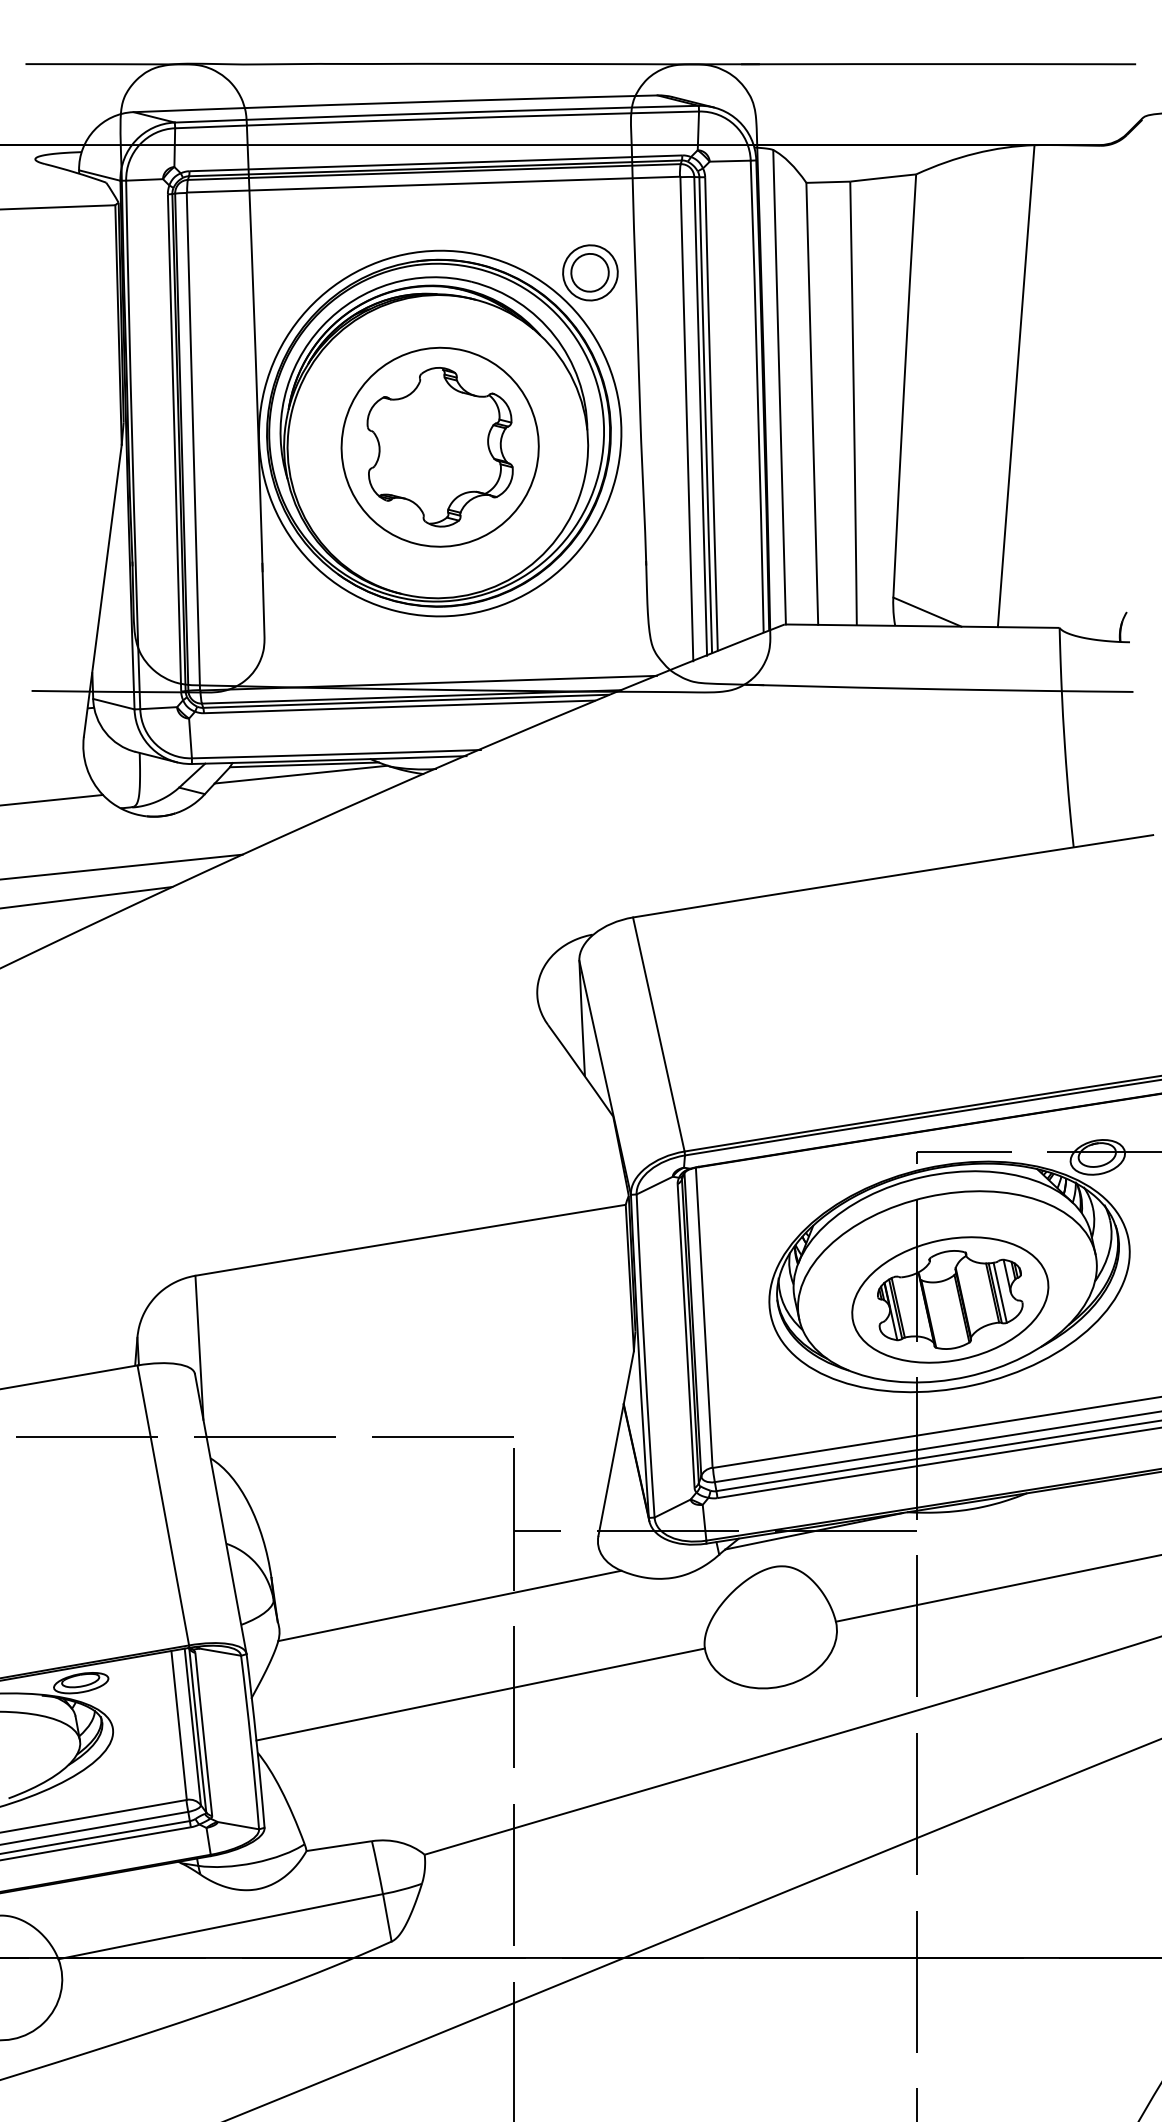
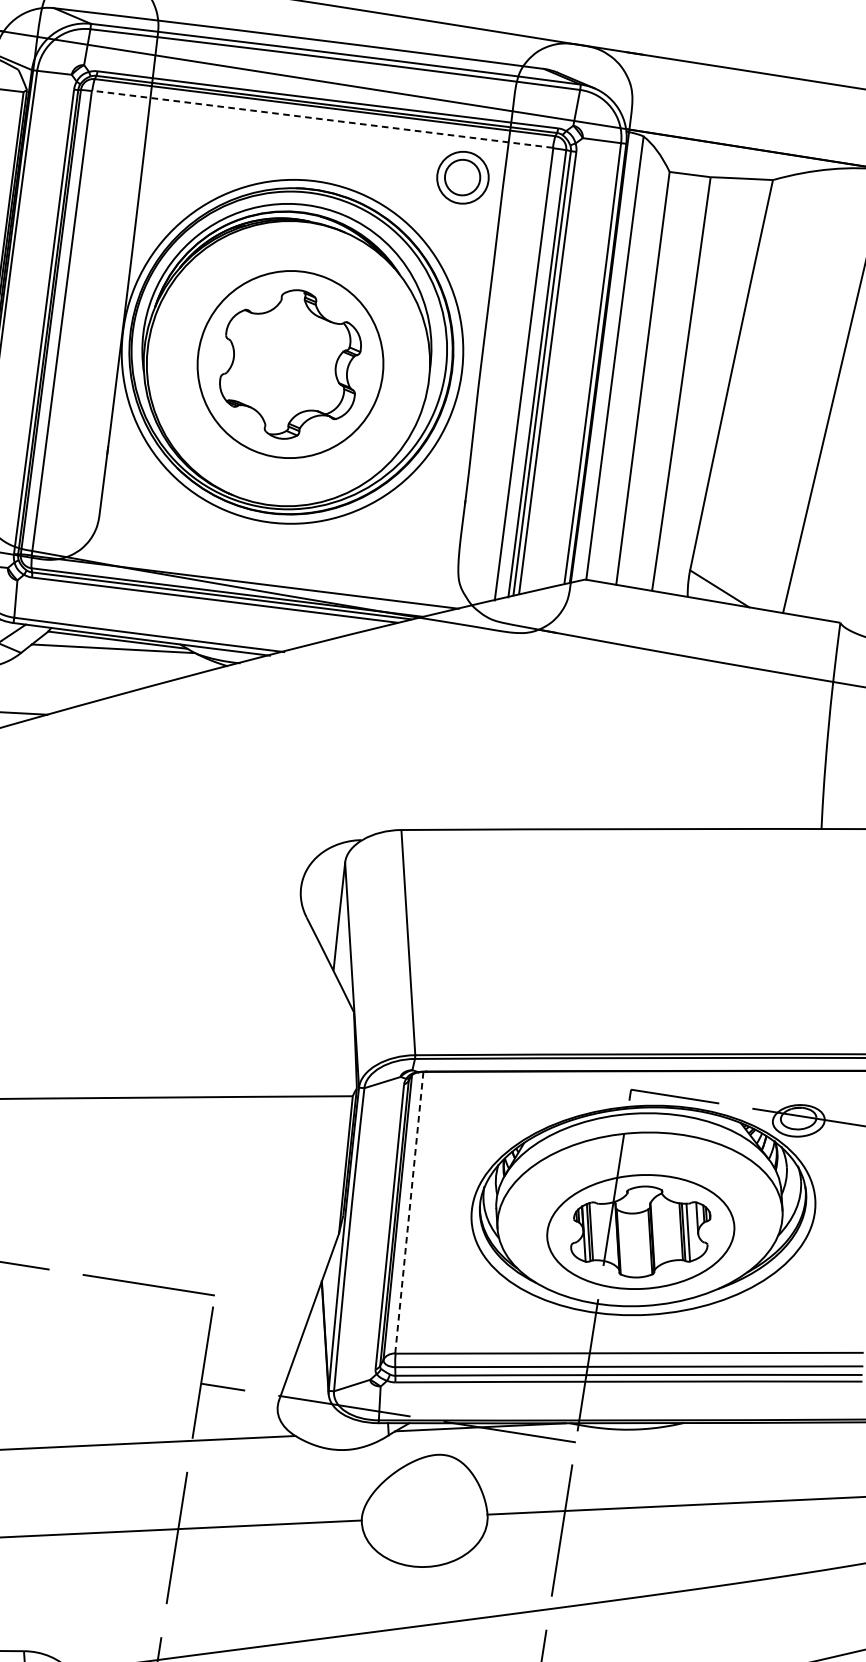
line: (433, 184) -> (322, 119), solid -> dashed
part: (590, 272) -> (463, 177), moved
line: (704, 1318) -> (409, 1213), solid -> dashed

